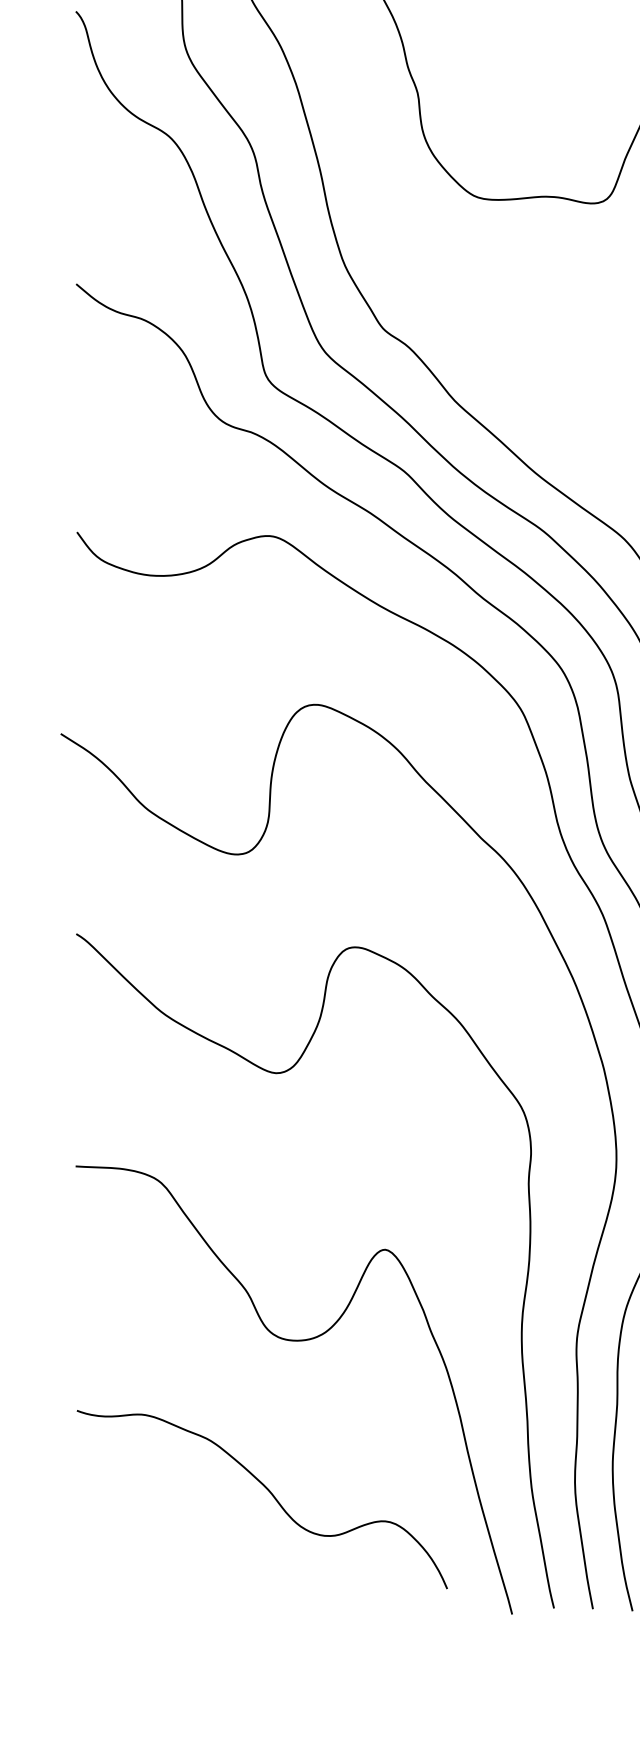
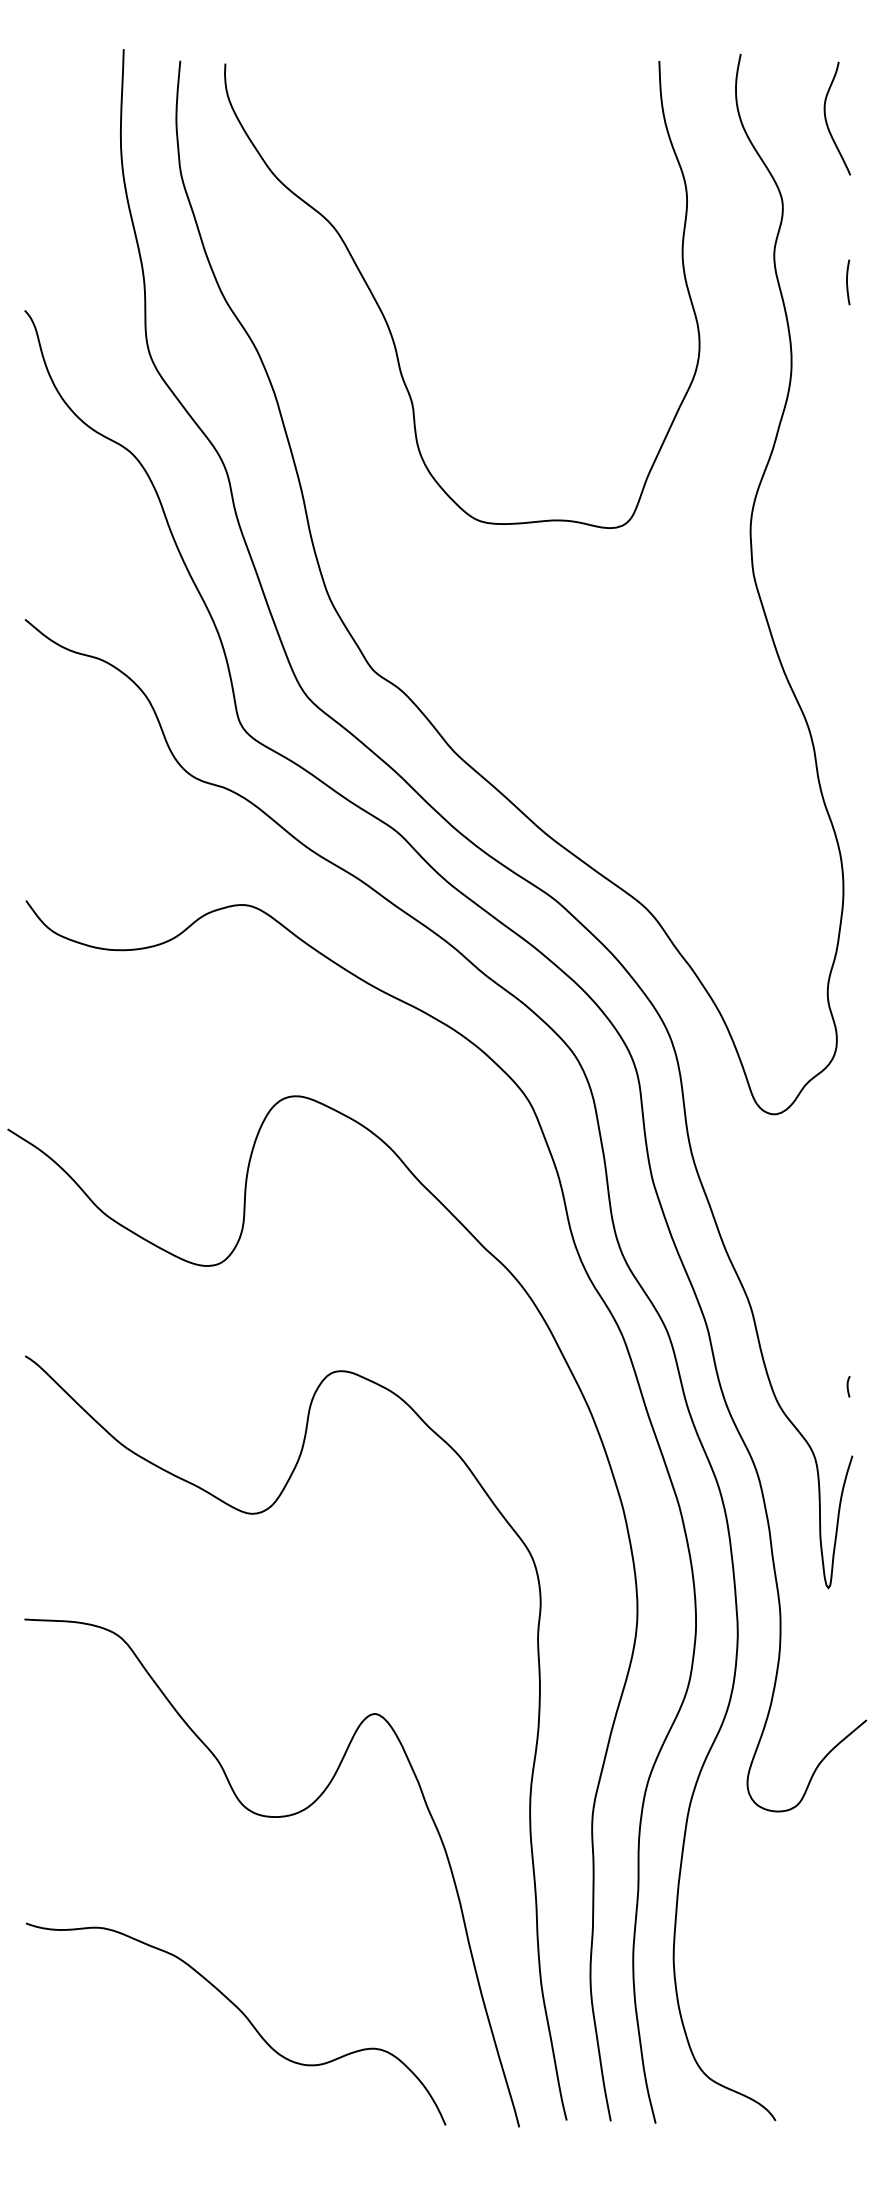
curve: (268, 1491) -> (243, 2015), moved

